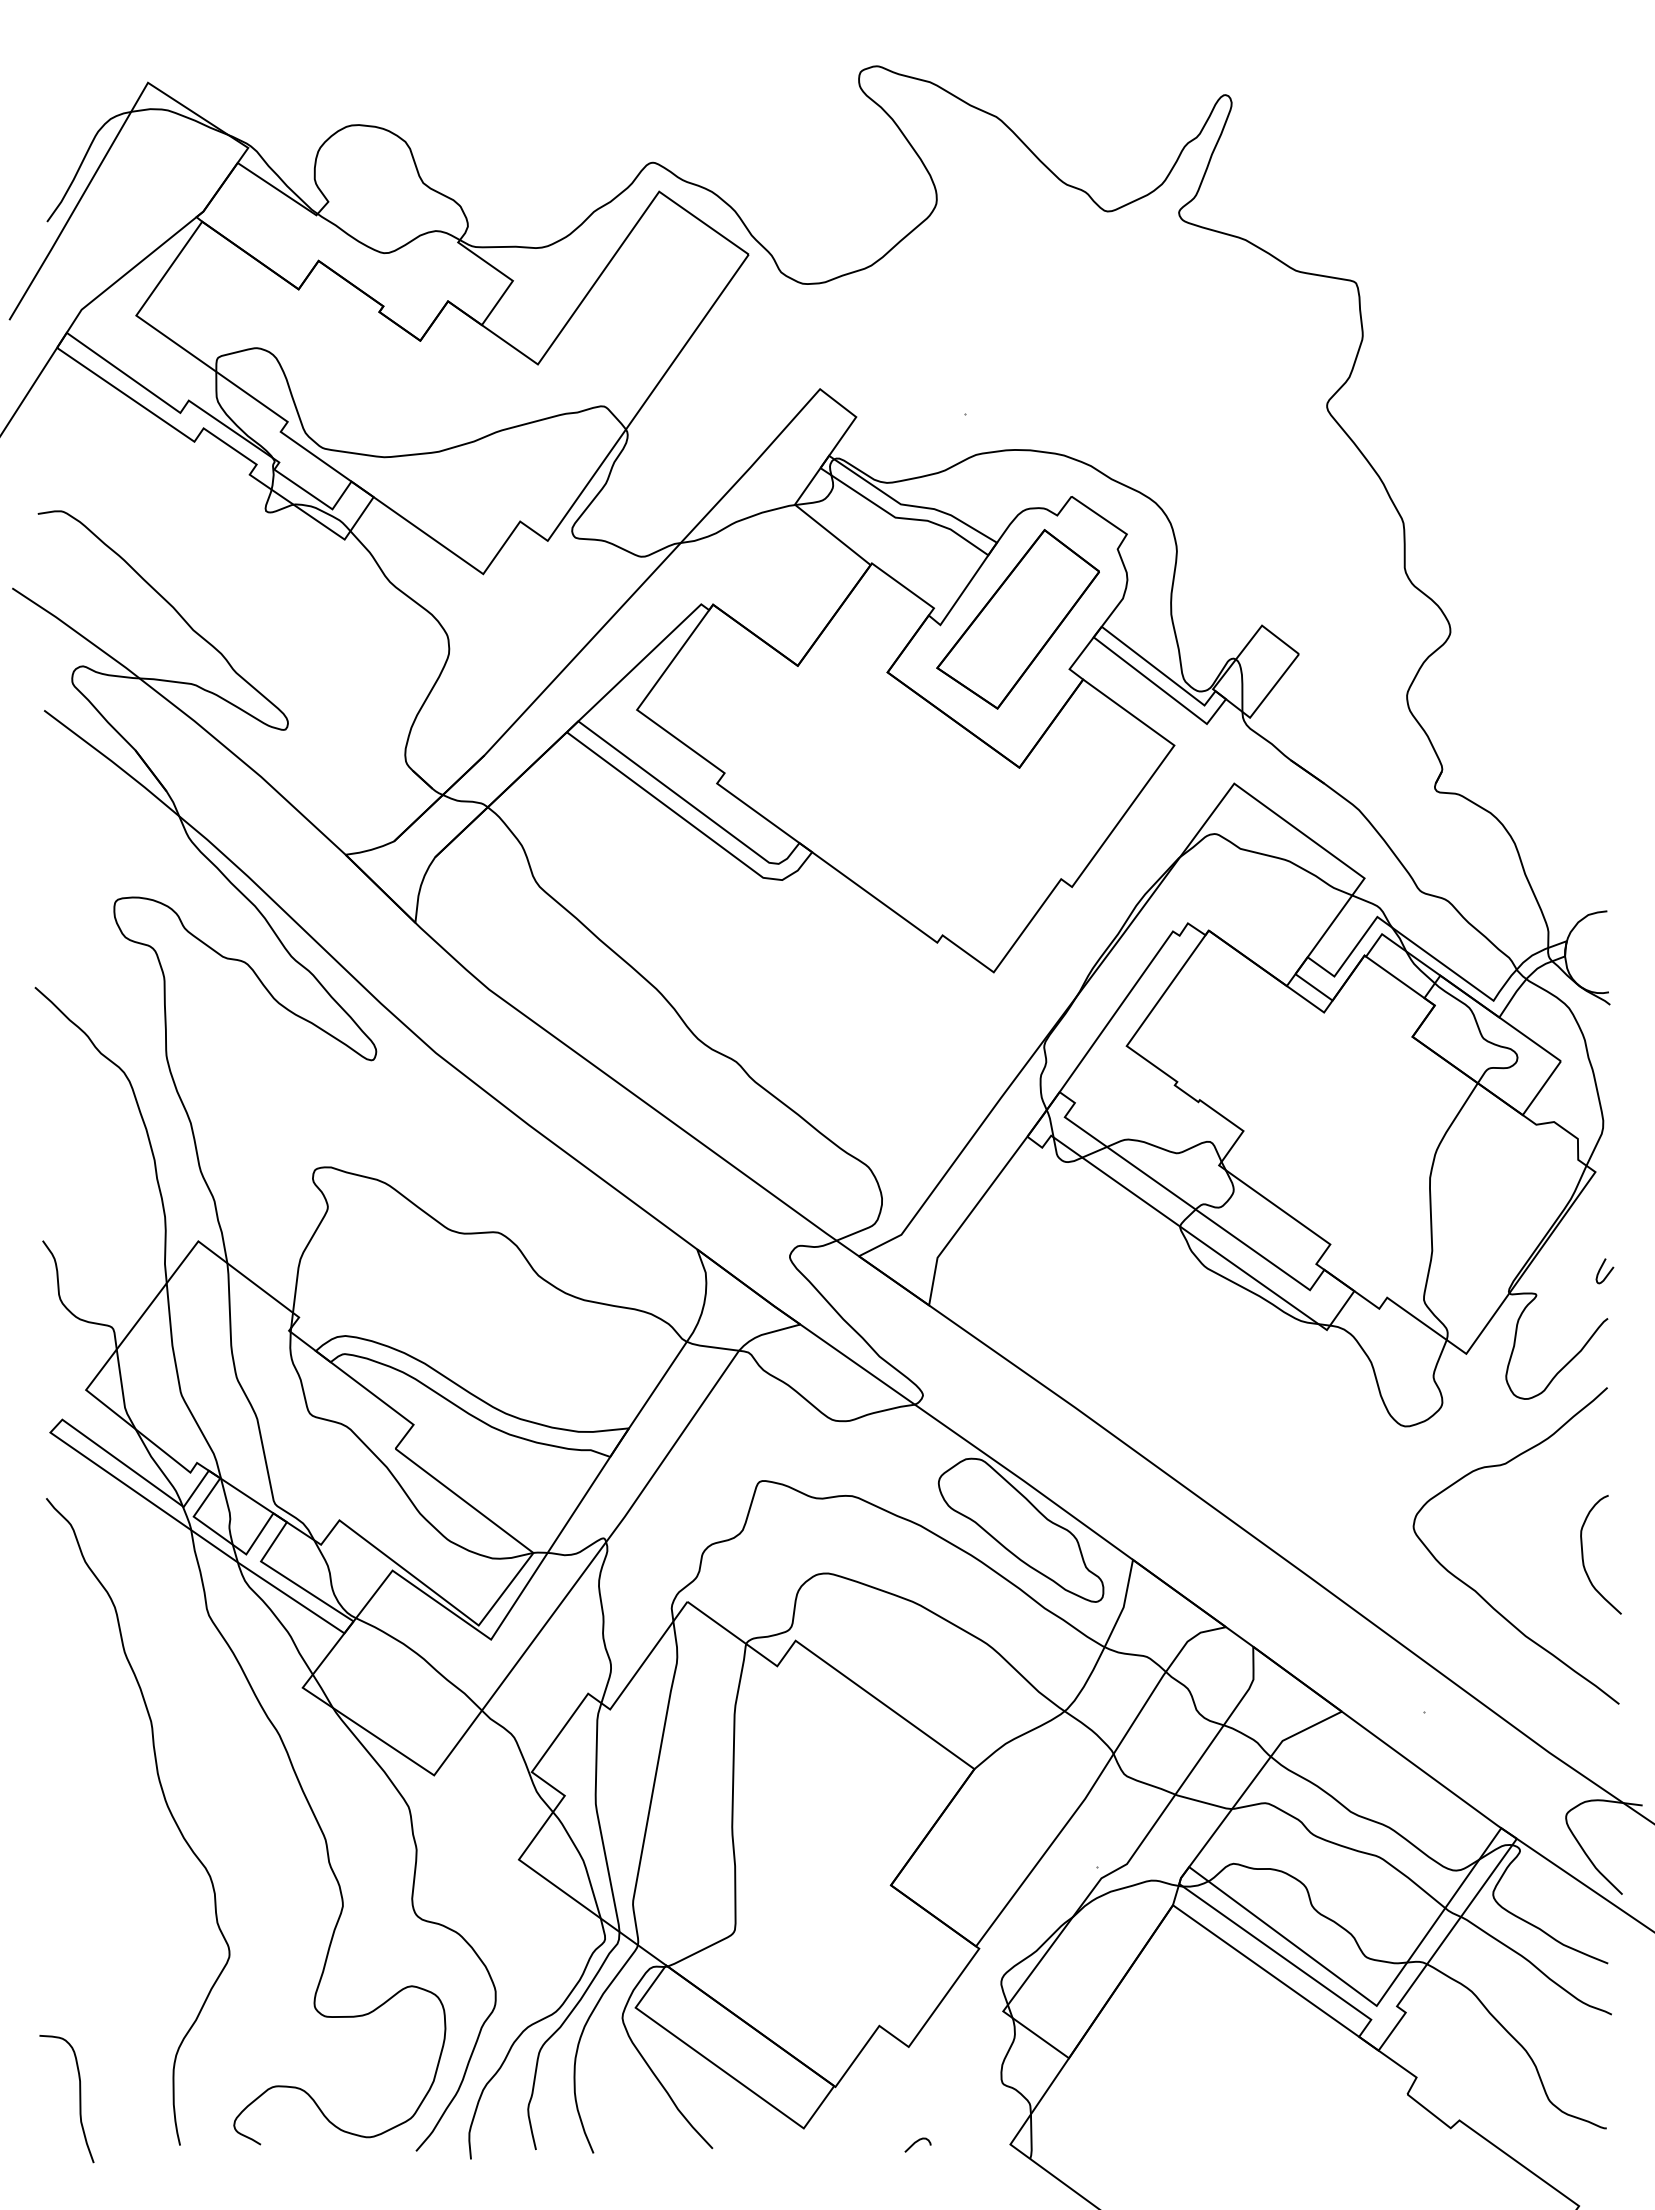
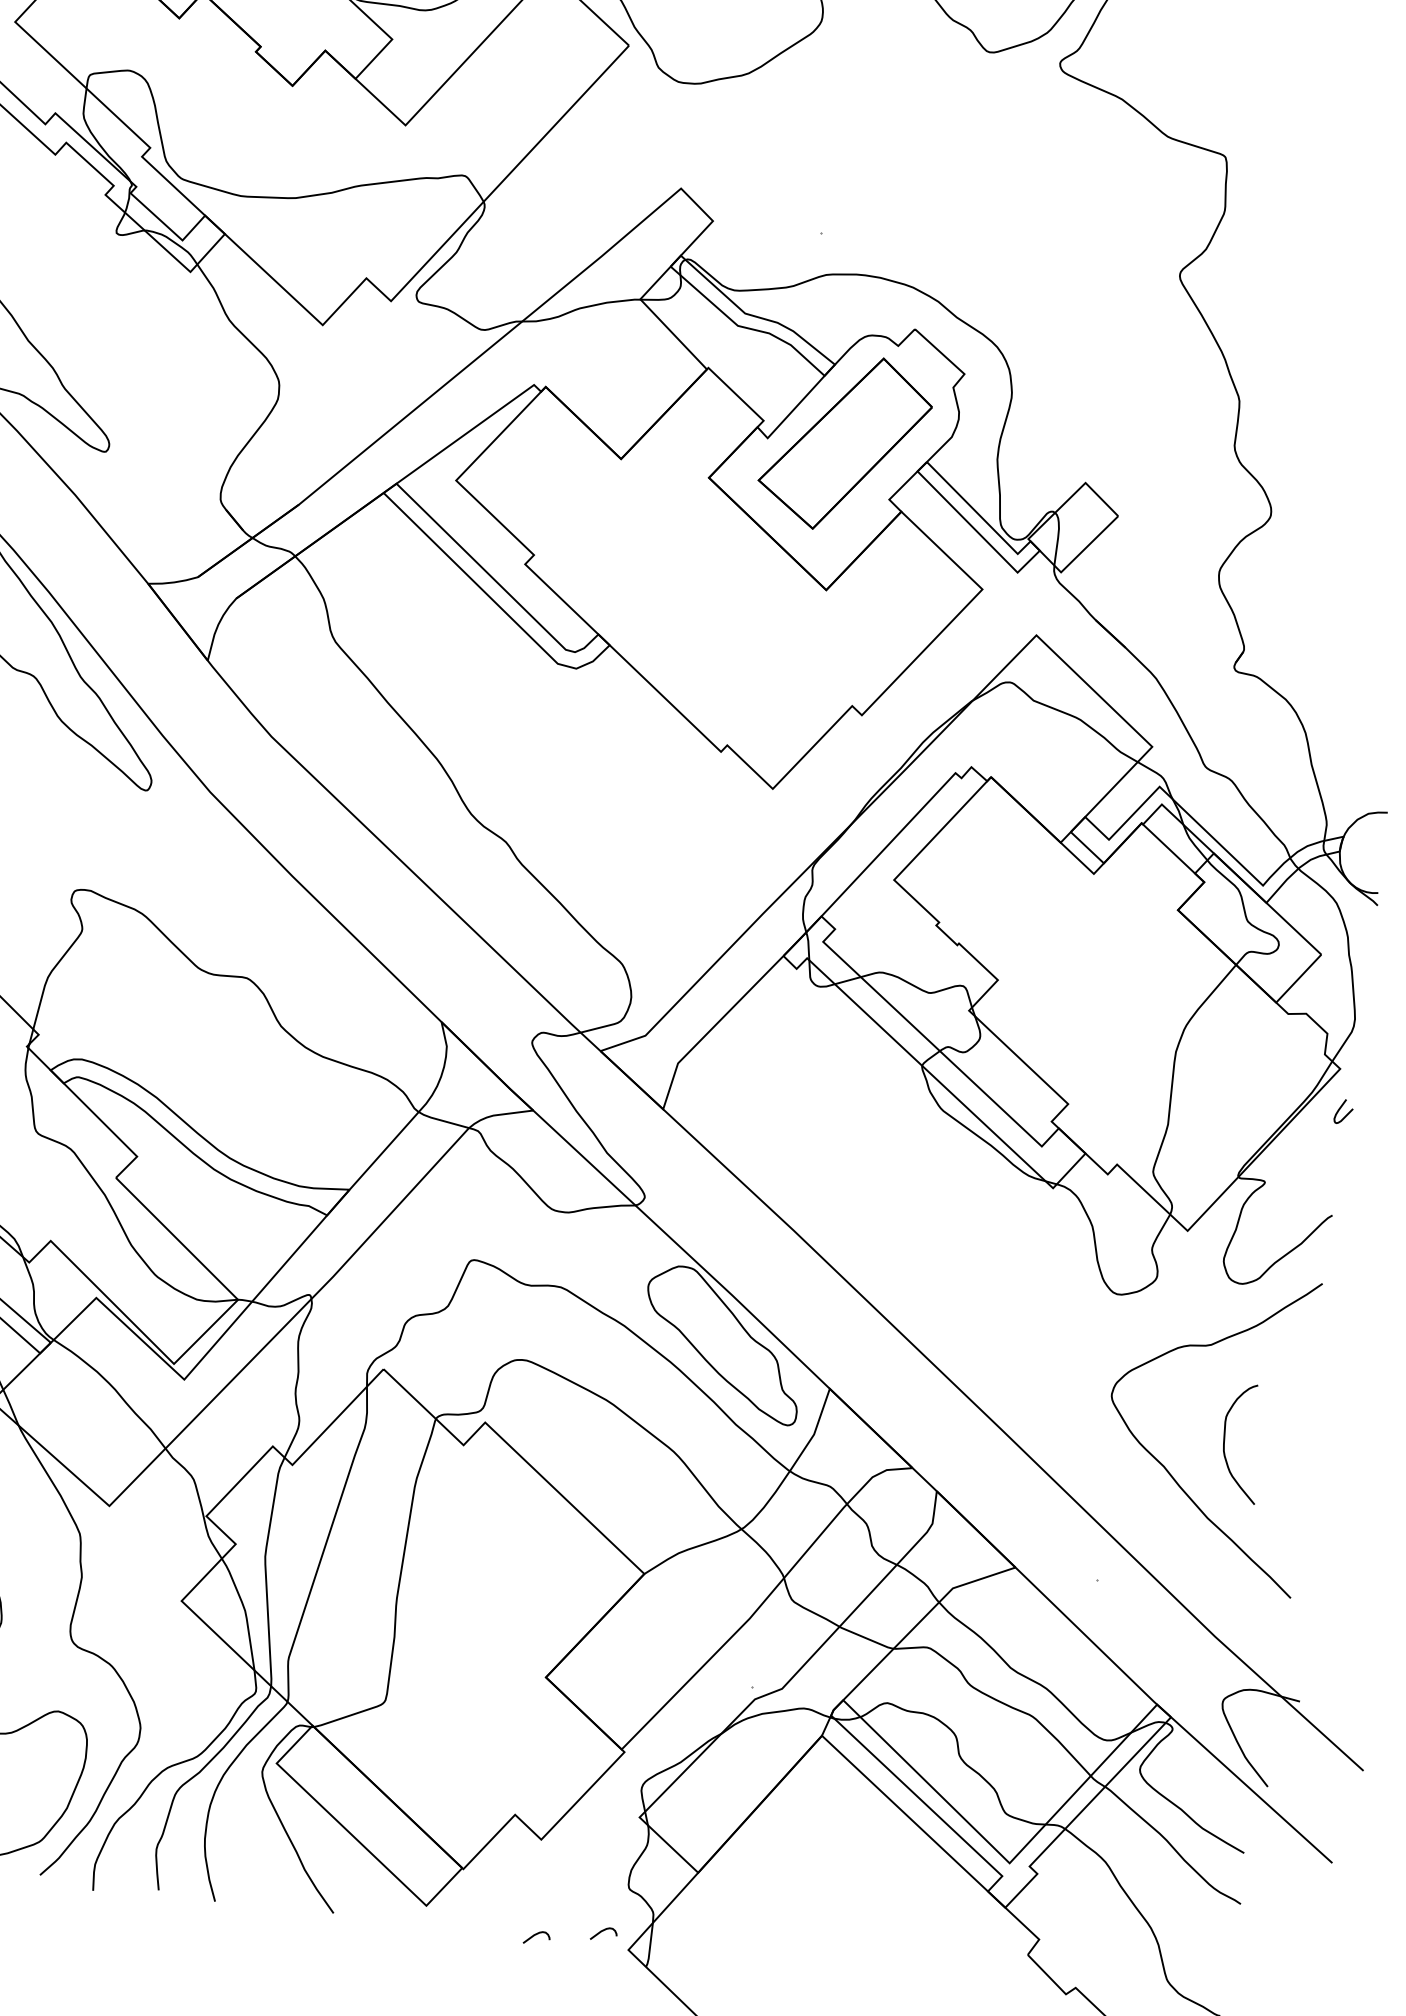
curve: (1601, 1269) -> (1340, 1109), moved
curve: (1583, 1554) -> (1225, 1440), moved
curve: (983, 2129) -> (603, 1931), added

